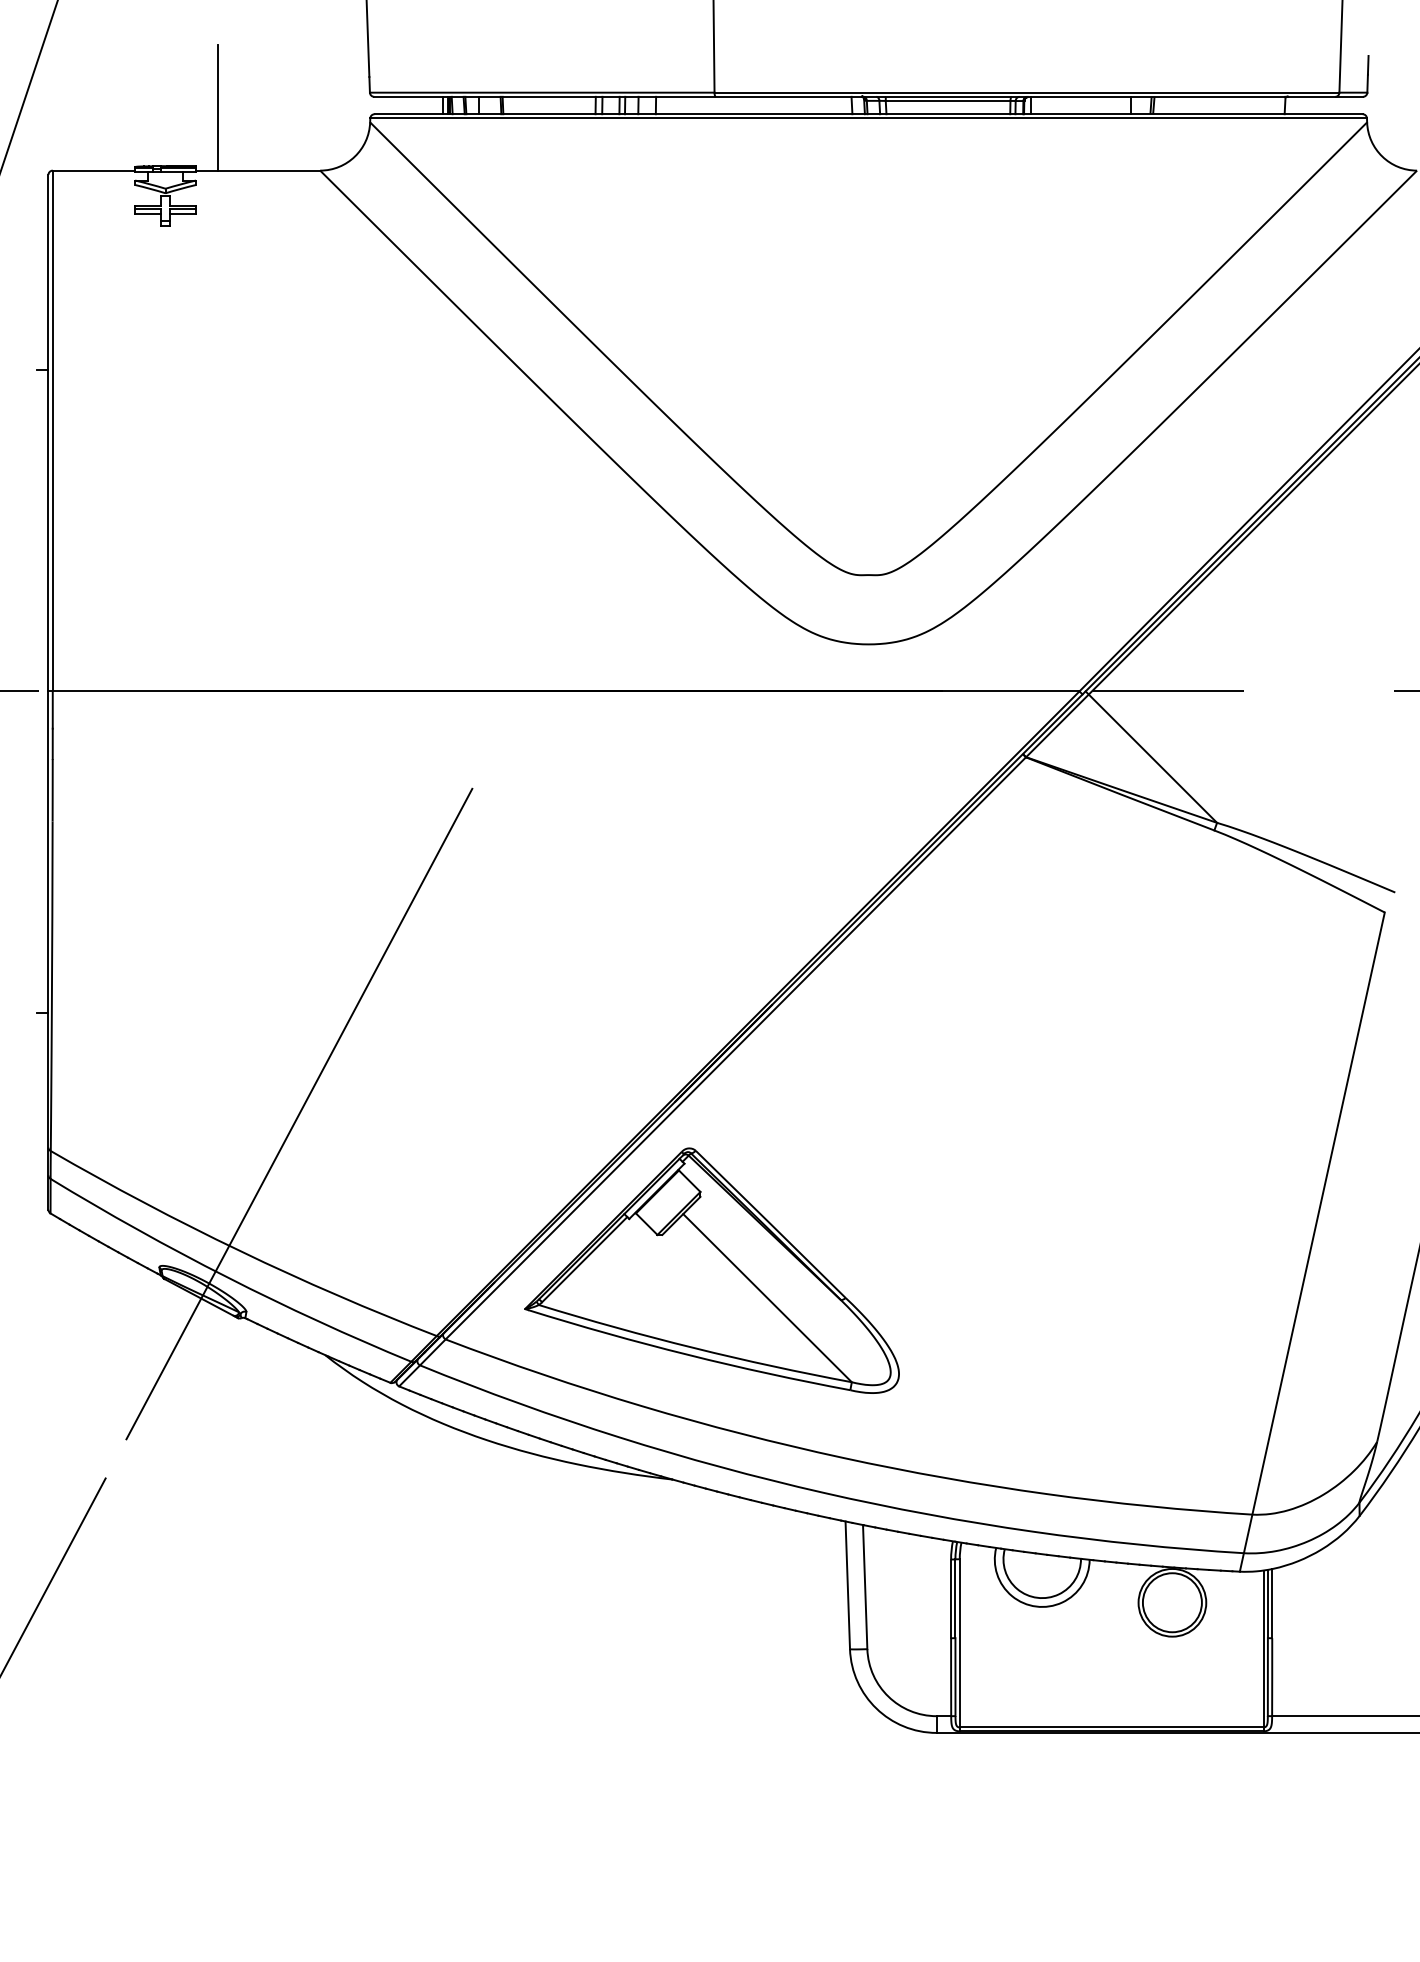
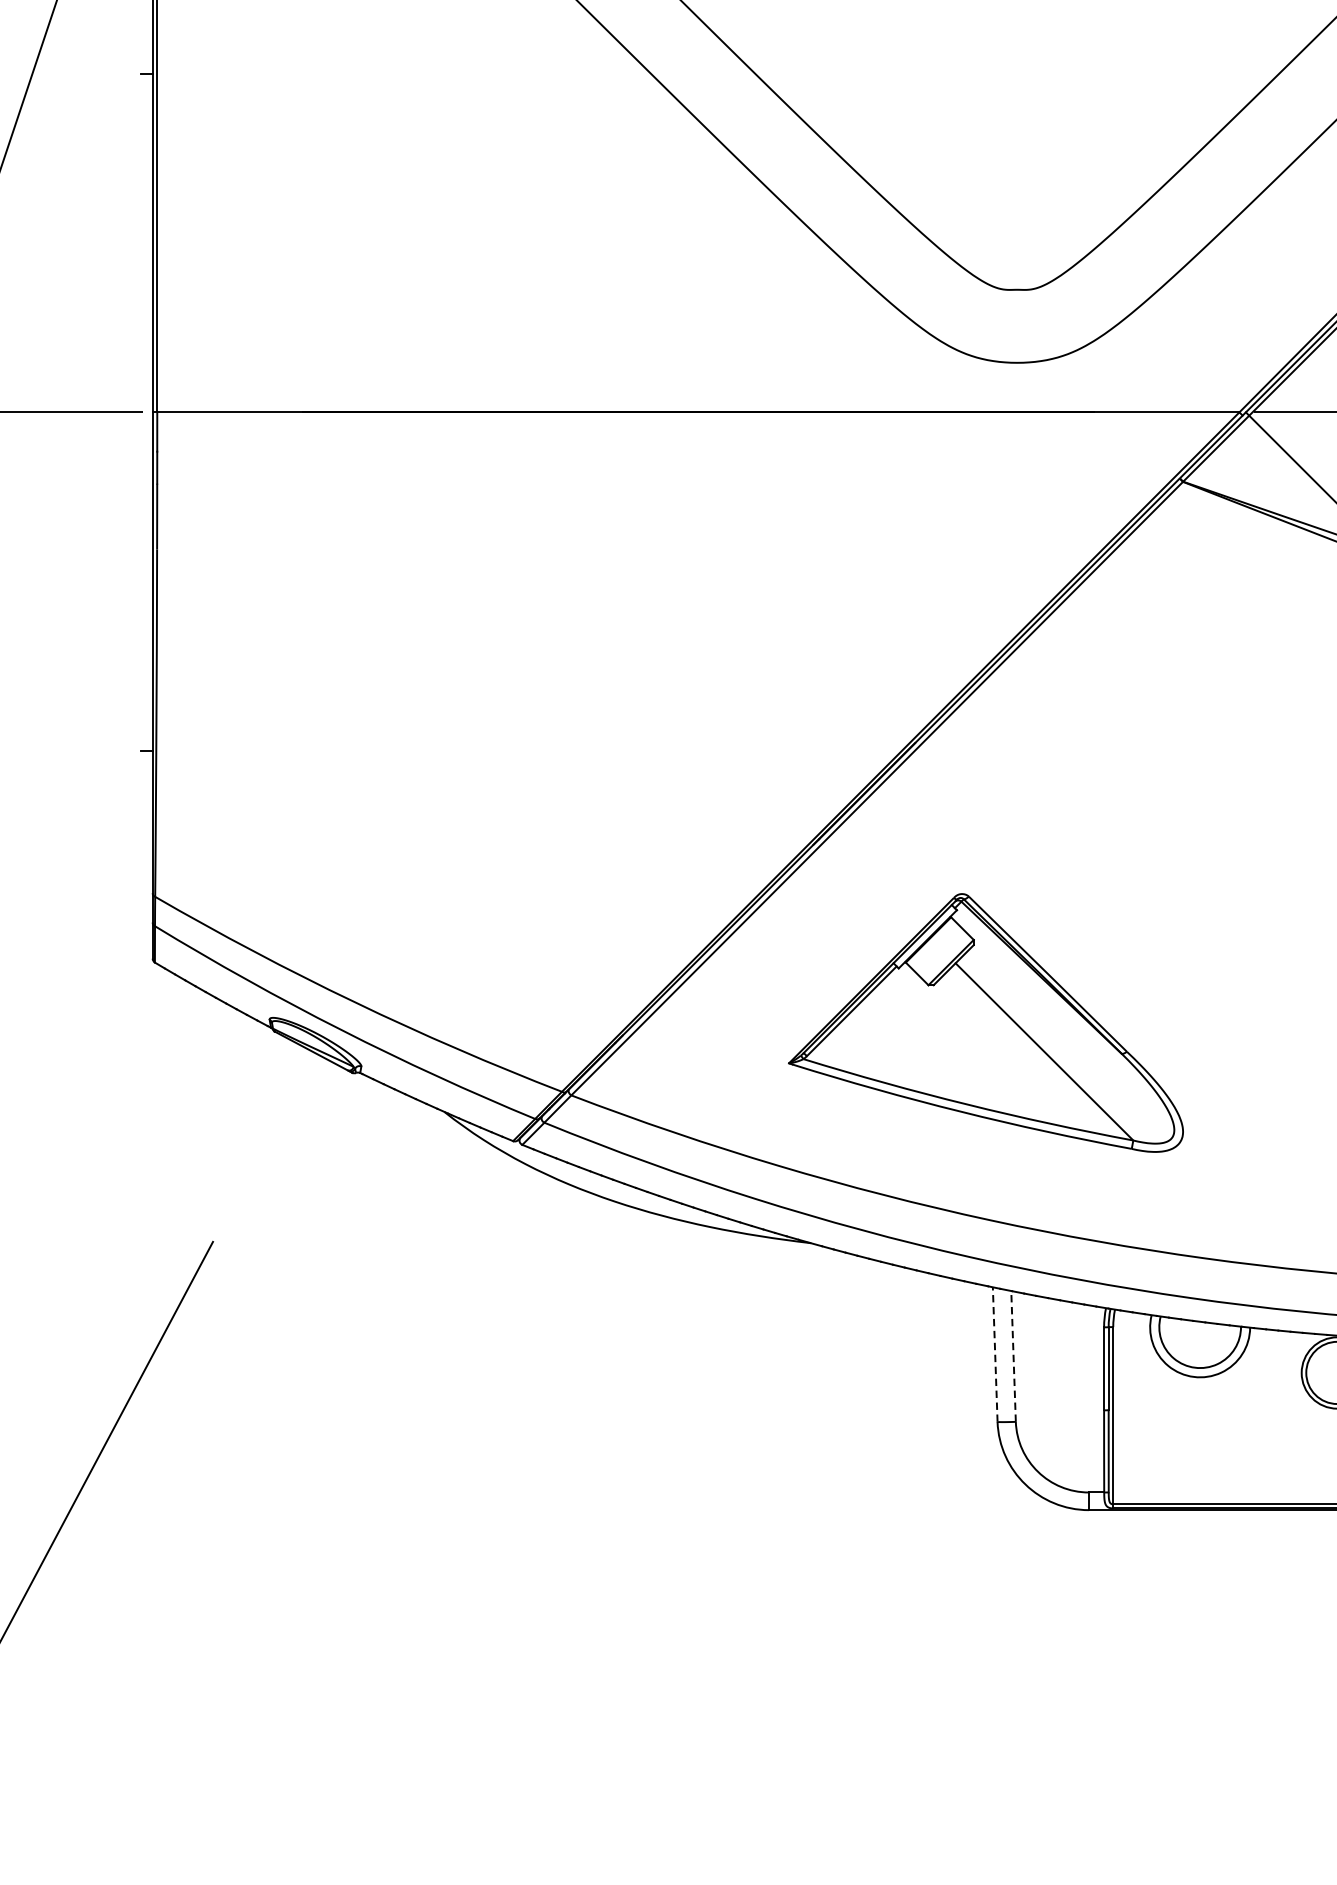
line: (299, 1114) -> (417, 858), removed
part: (711, 1270) -> (985, 1022), moved
line: (847, 1585) -> (994, 1354), solid -> dashed
line: (865, 1586) -> (1013, 1355), solid -> dashed

